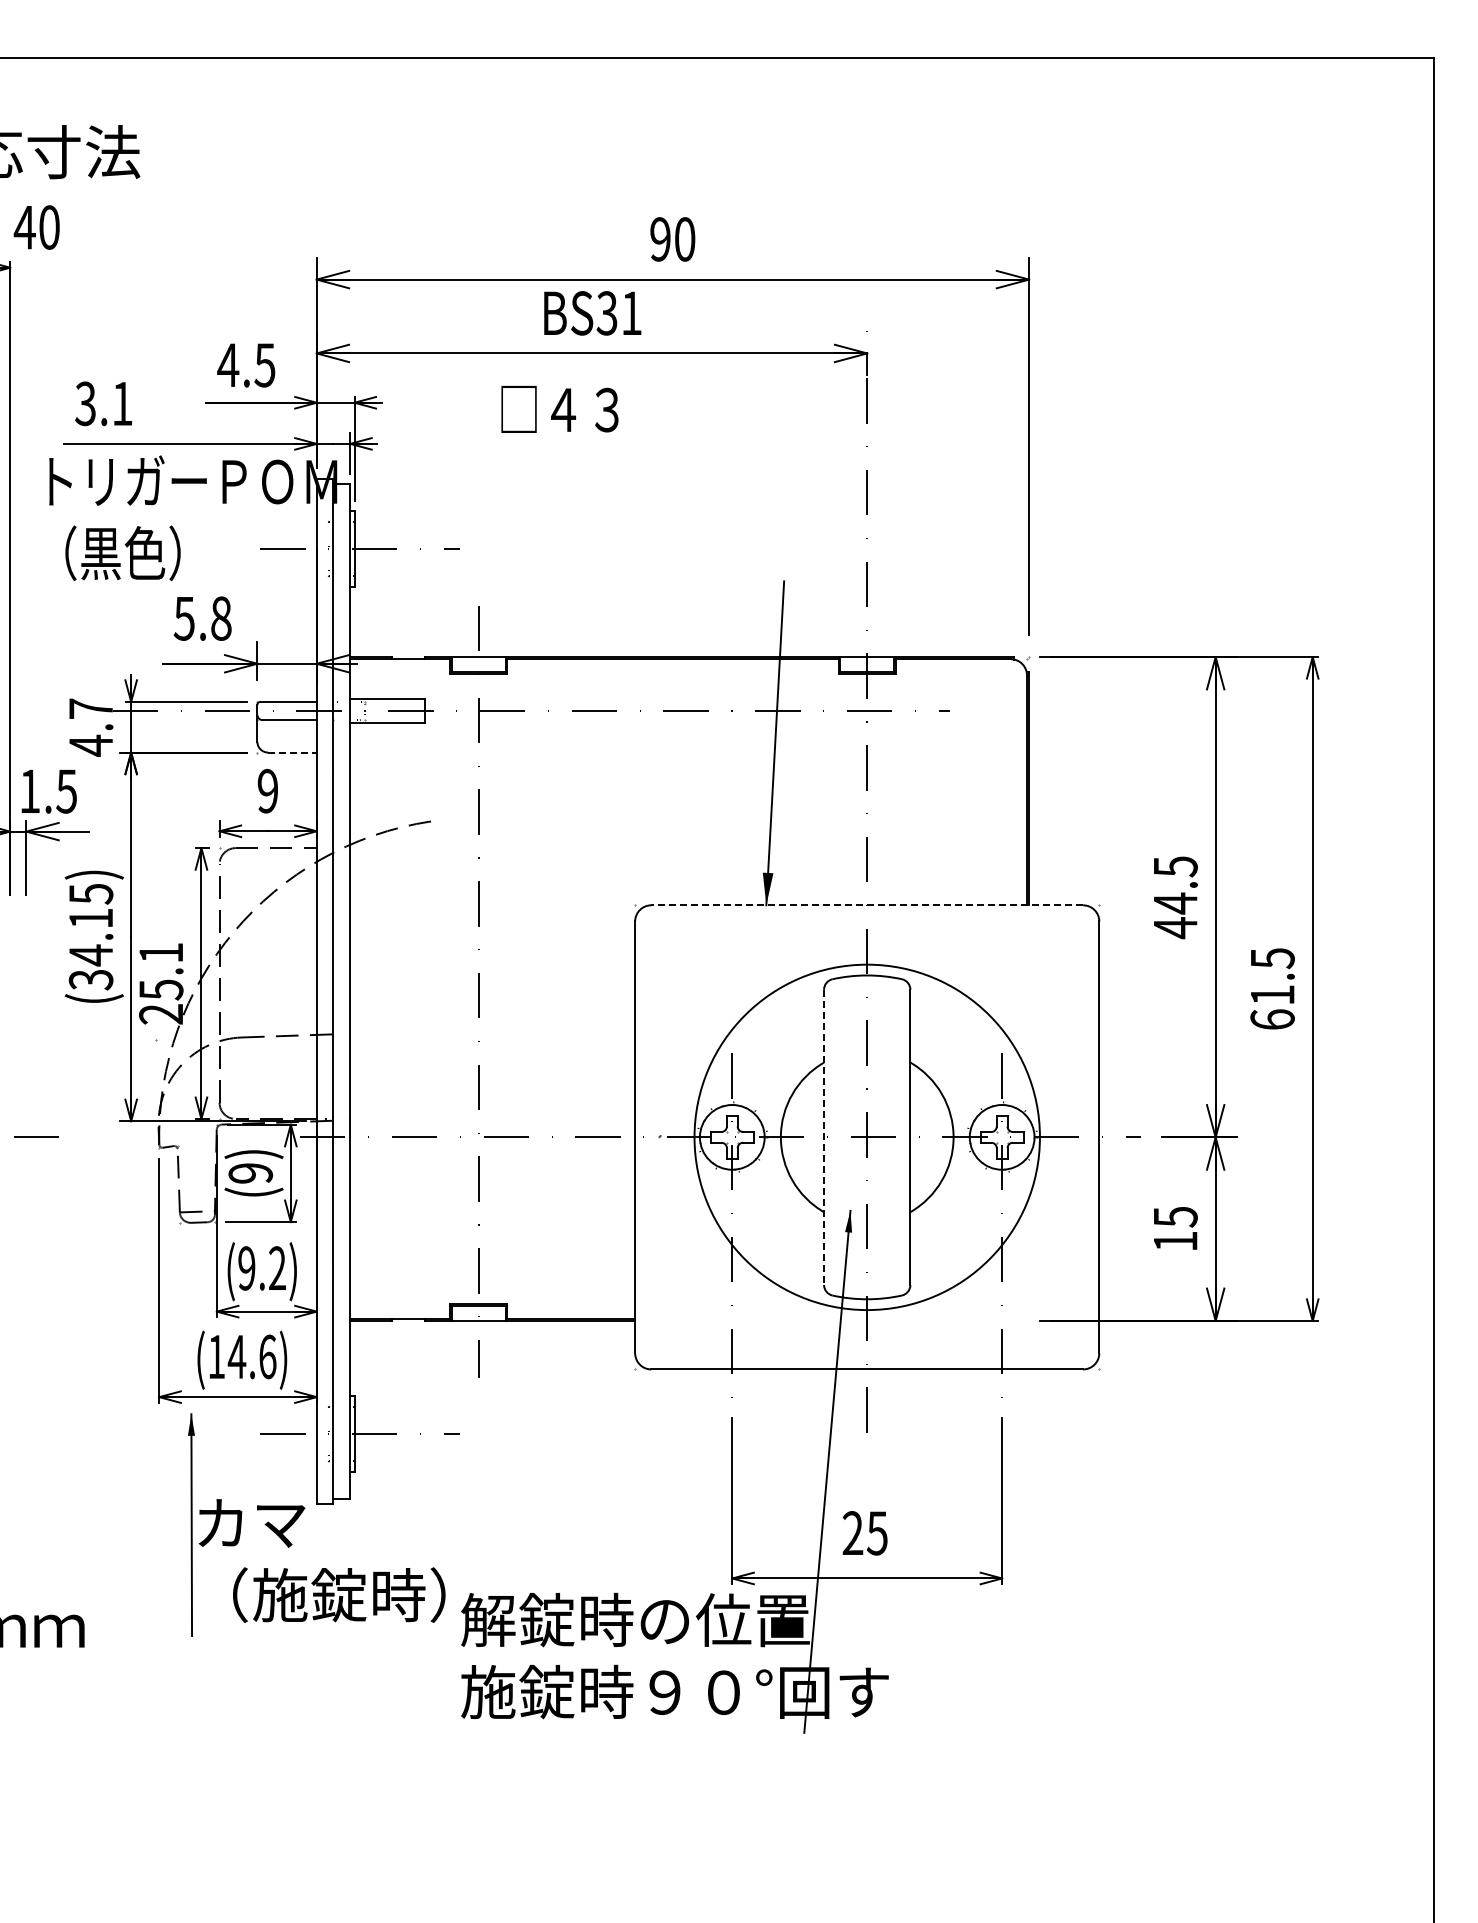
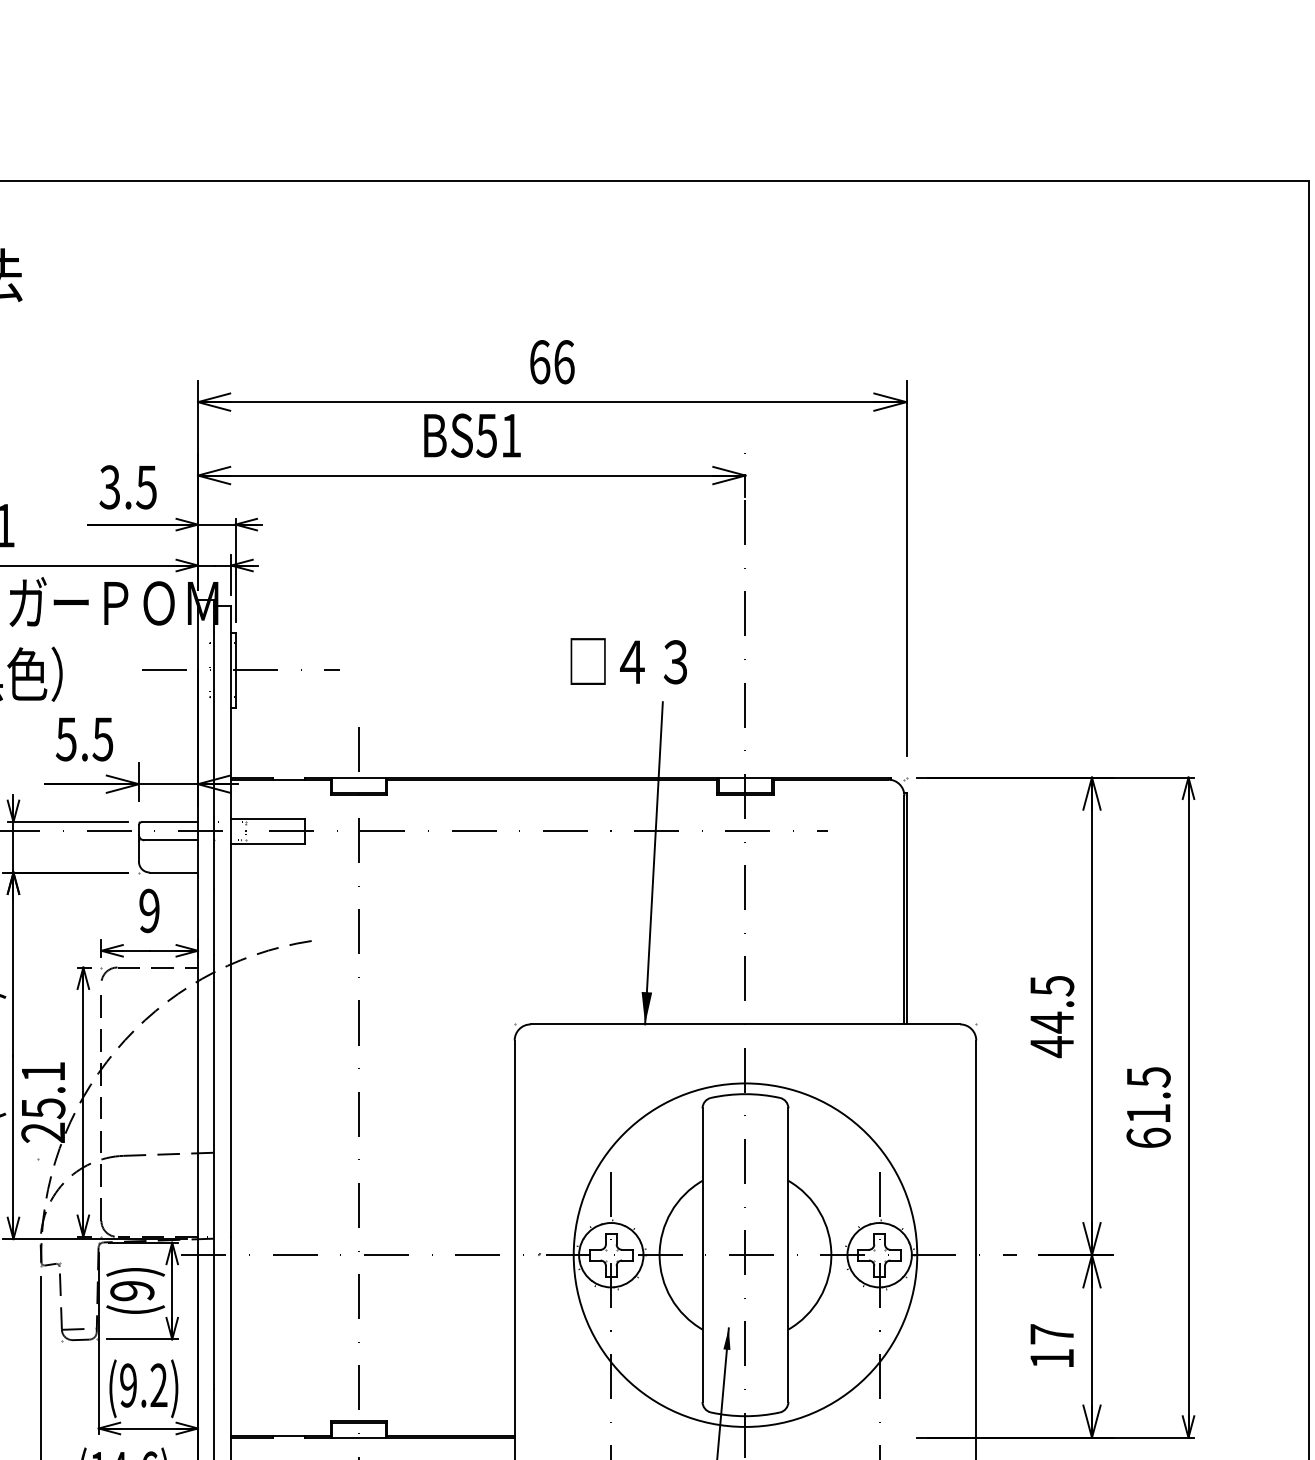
text: (672, 239) -> (551, 362), 90 -> 66
text: (606, 313) -> (486, 435), BS31 -> BS51
text: (228, 365) -> (110, 487), 4.5 -> 3.5
text: (559, 408) -> (628, 660), moved
text: (220, 618) -> (102, 739), 5.8 -> 5.5
line: (292, 752) -> (173, 872), dashed -> solid
line: (867, 905) -> (745, 1024), dashed -> solid
line: (824, 1137) -> (702, 1255), dashed -> solid
text: (1175, 1216) -> (1052, 1333), 15 -> 17

